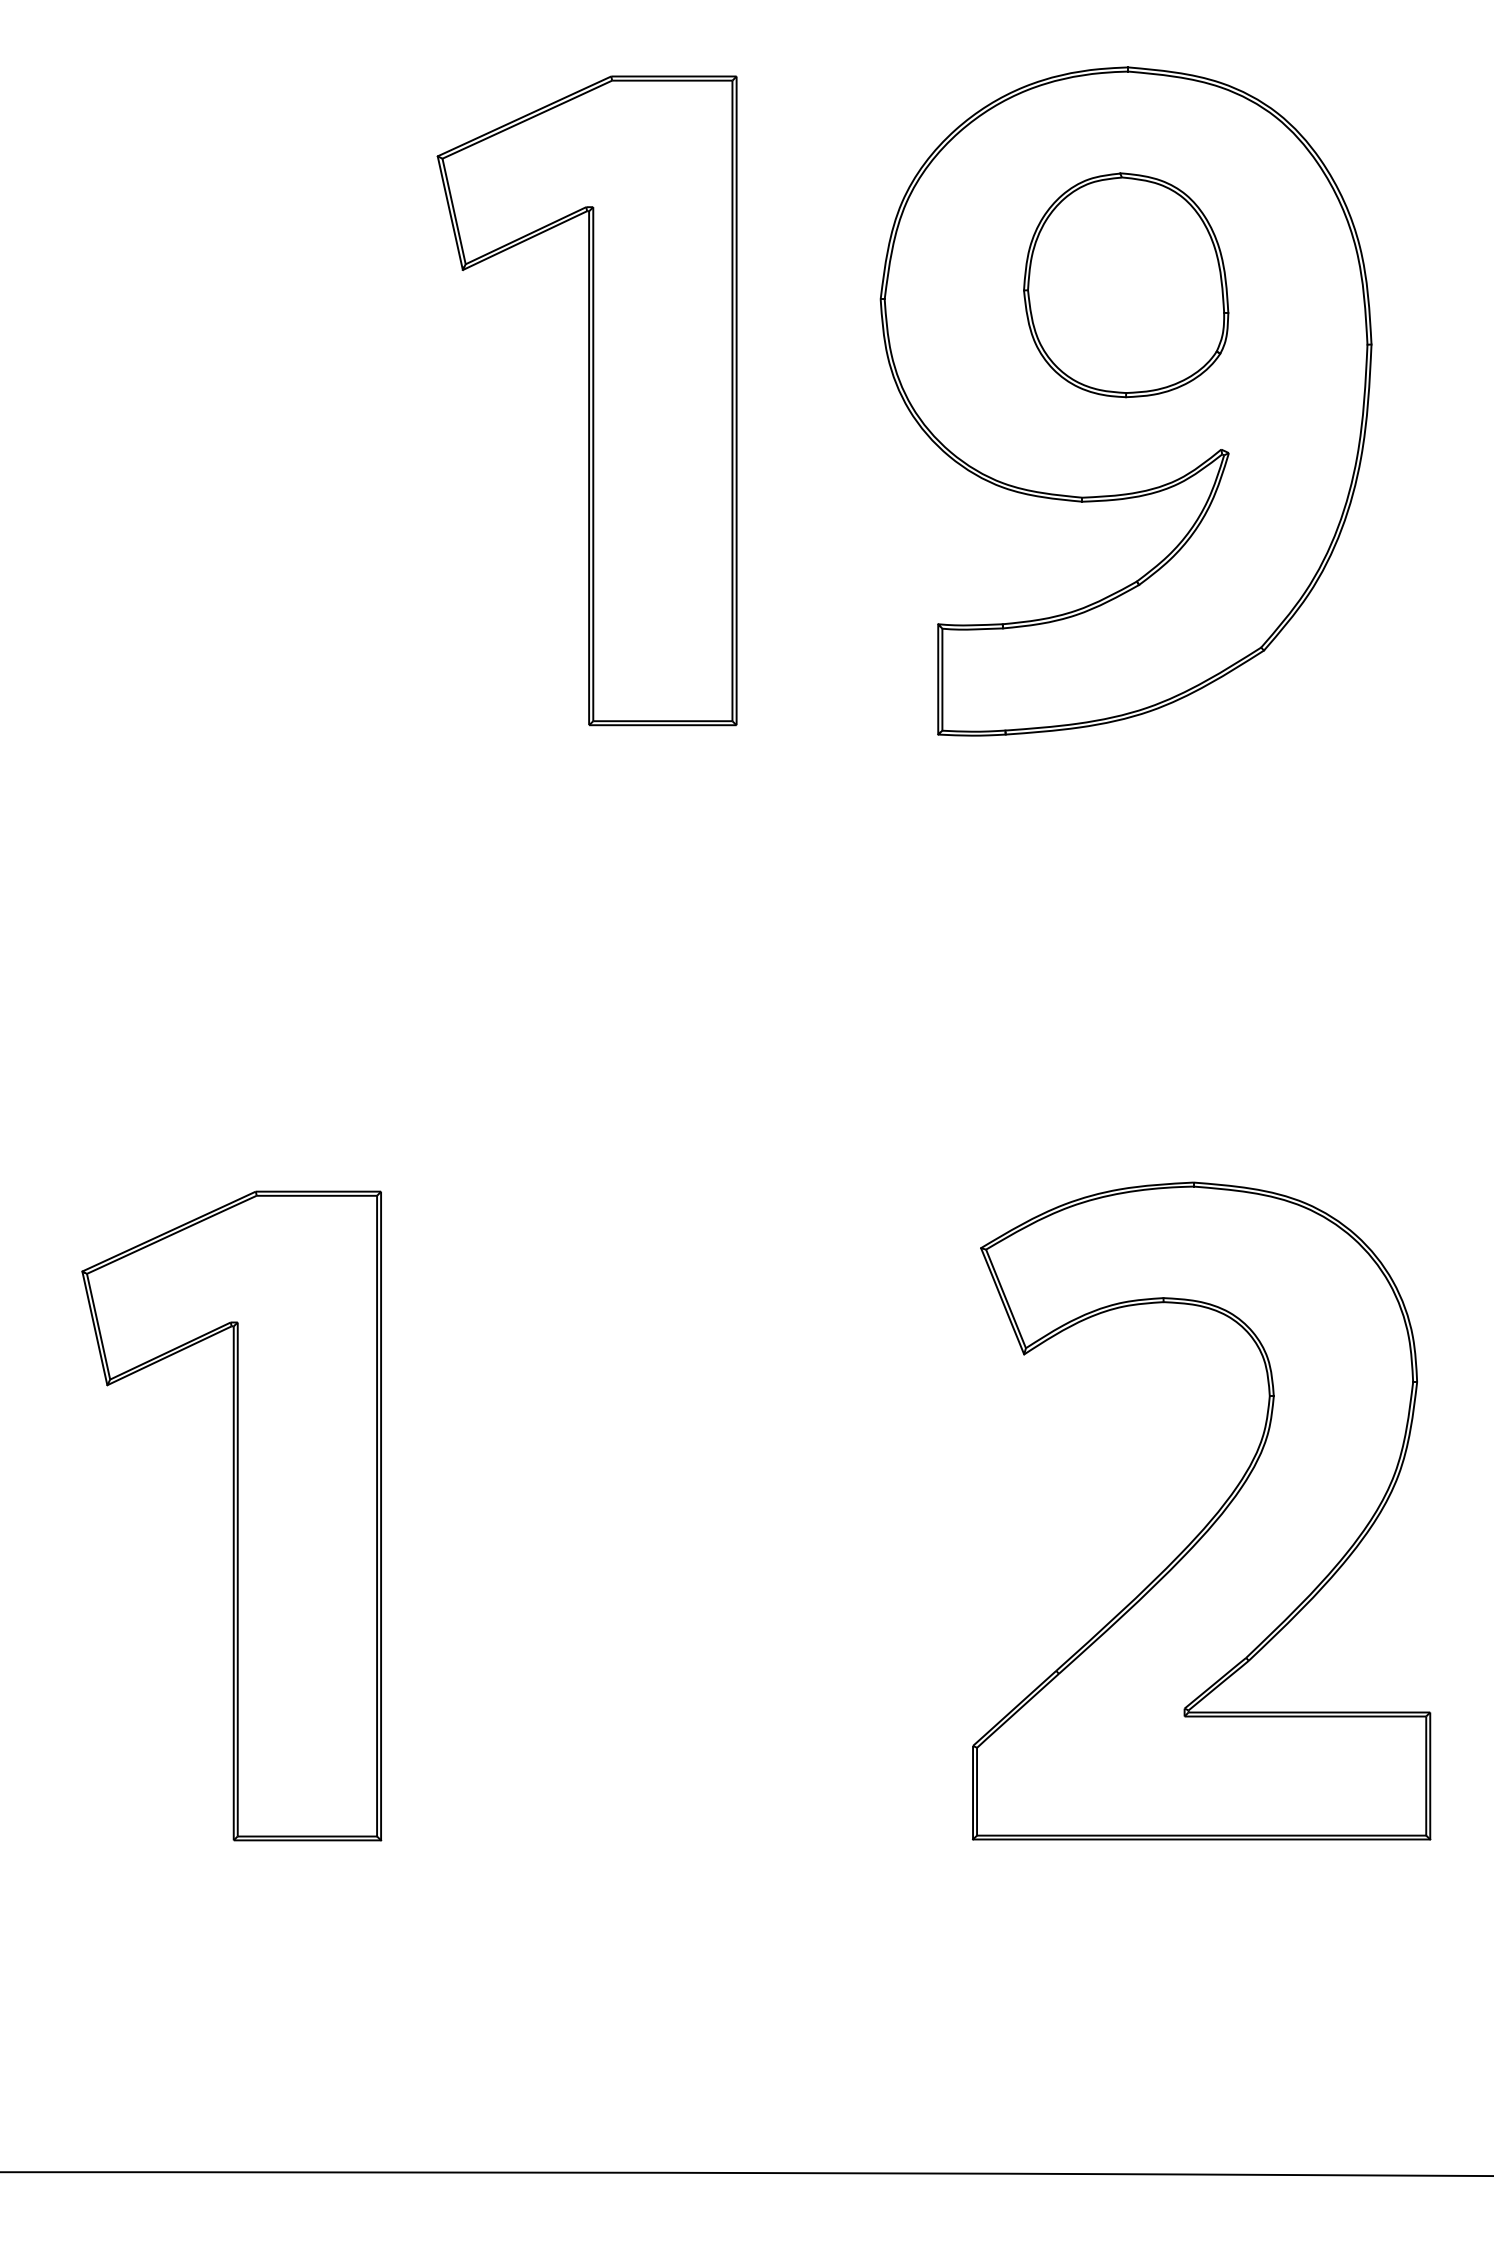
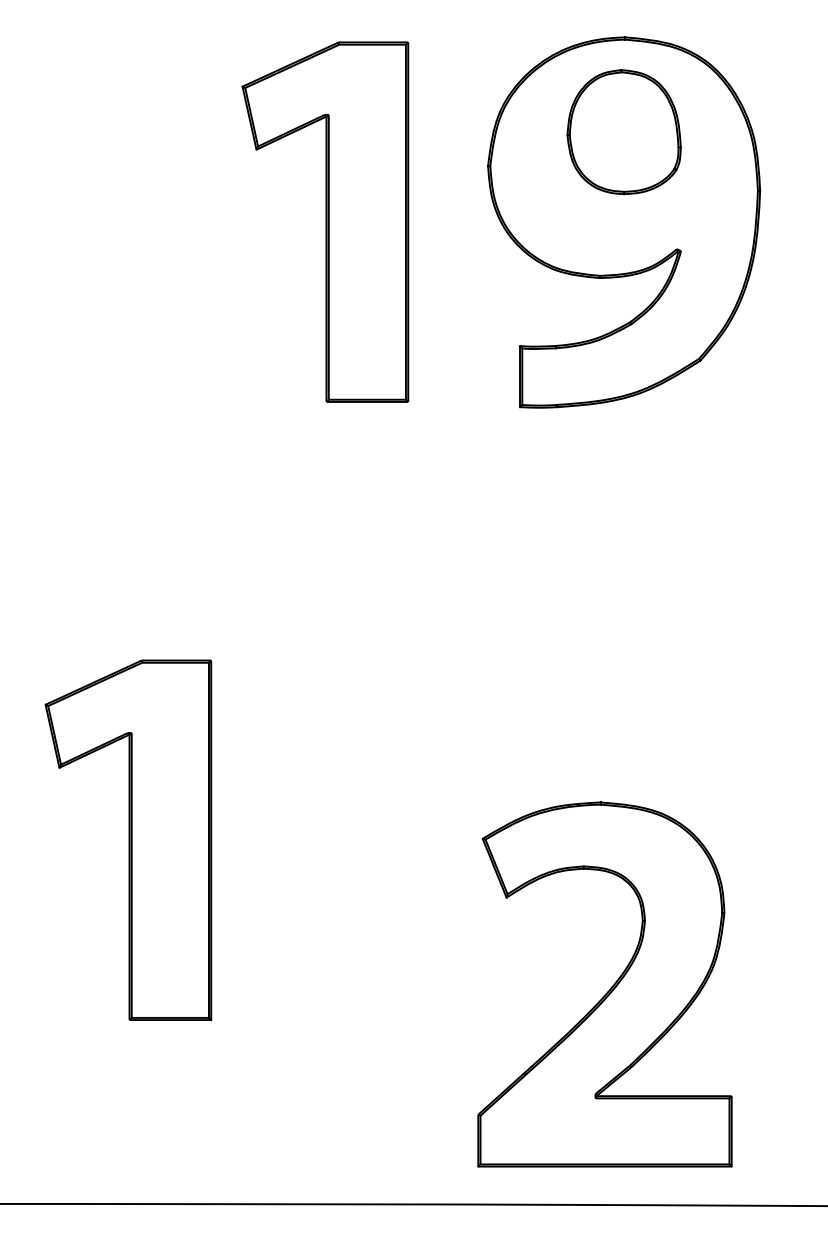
part: (1124, 285) -> (623, 132), moved
part: (1211, 1516) -> (610, 987), moved

